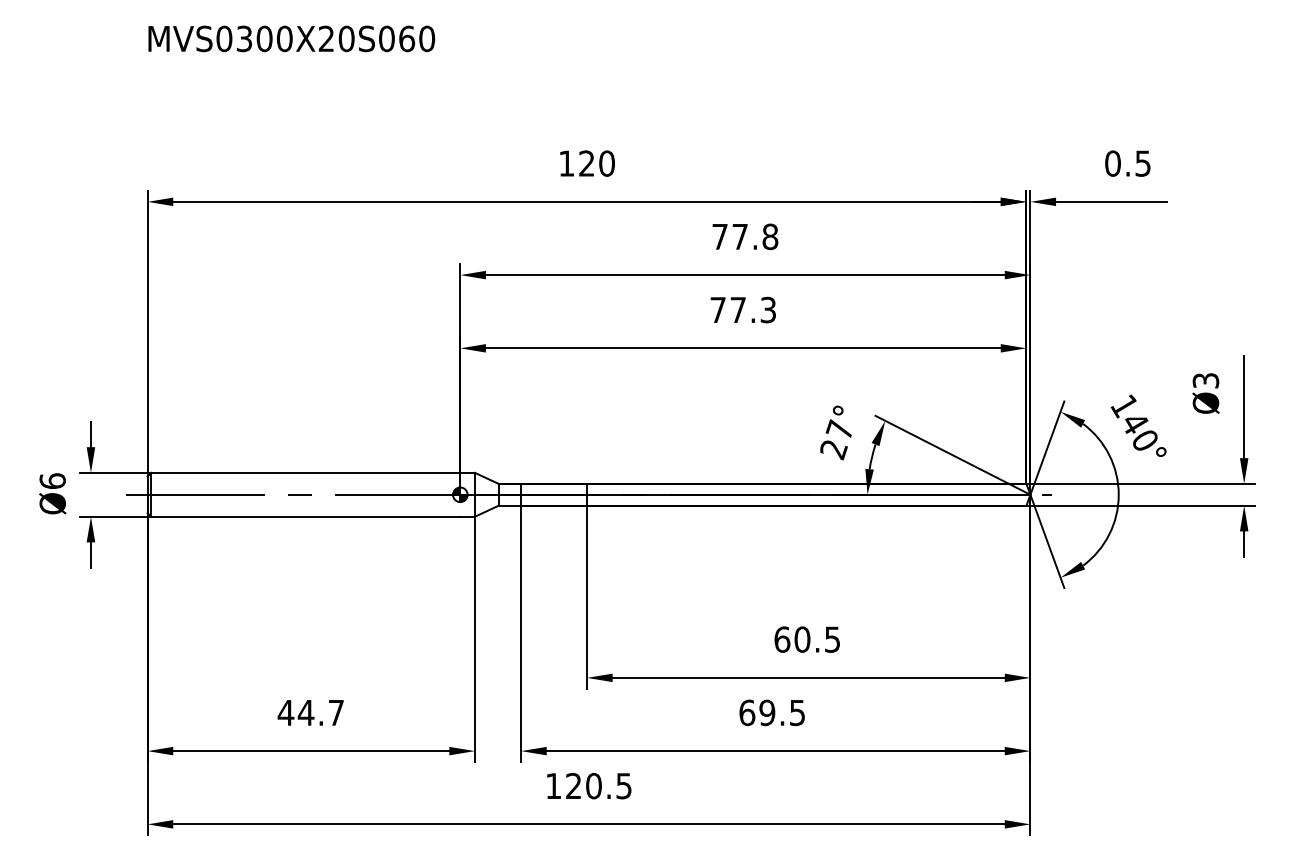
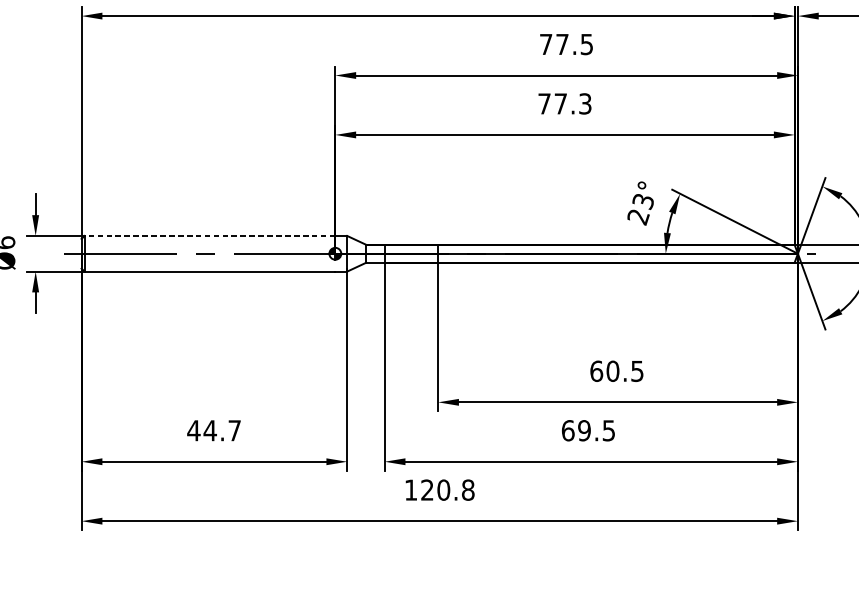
text: (770, 236) -> (587, 44), 77.8 -> 77.5
text: (838, 429) -> (642, 200), 27° -> 23°
line: (305, 472) -> (209, 235), solid -> dashed
text: (623, 785) -> (467, 489), 120.5 -> 120.8

